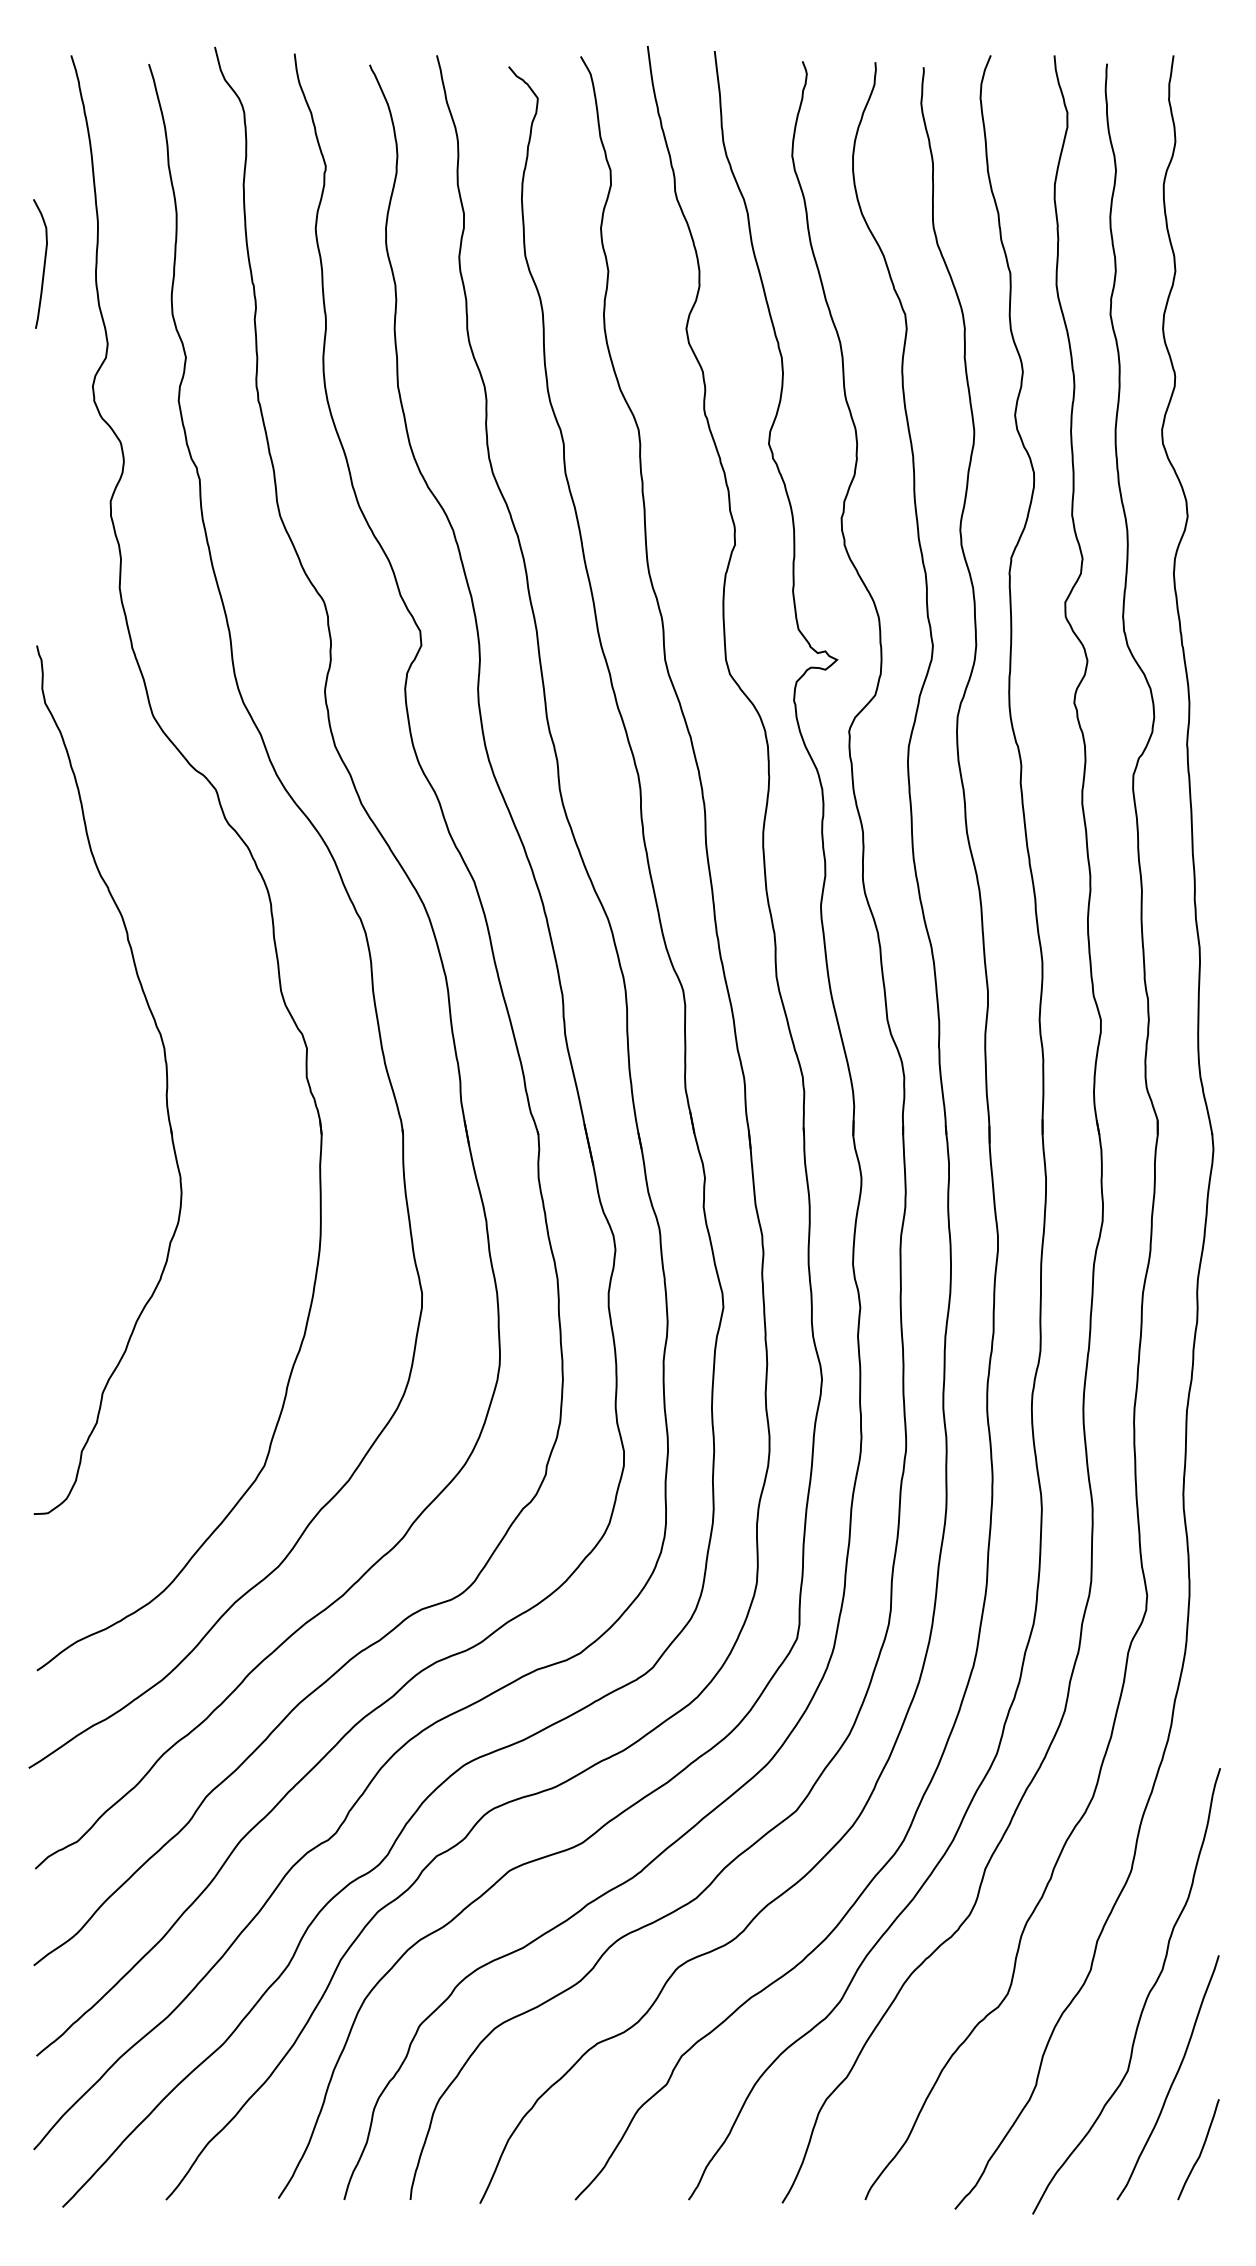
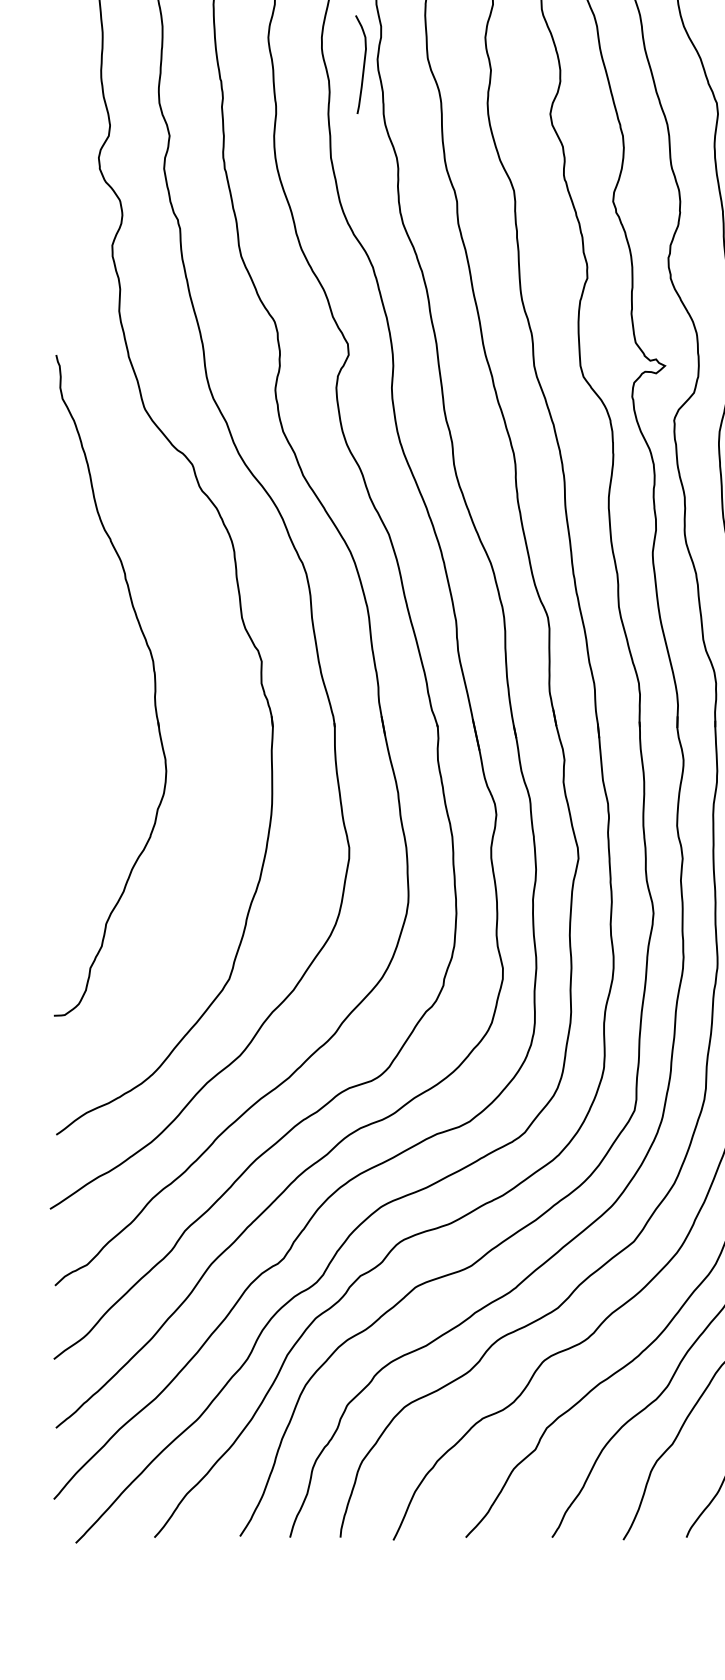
curve: (43, 263) -> (363, 64), moved

